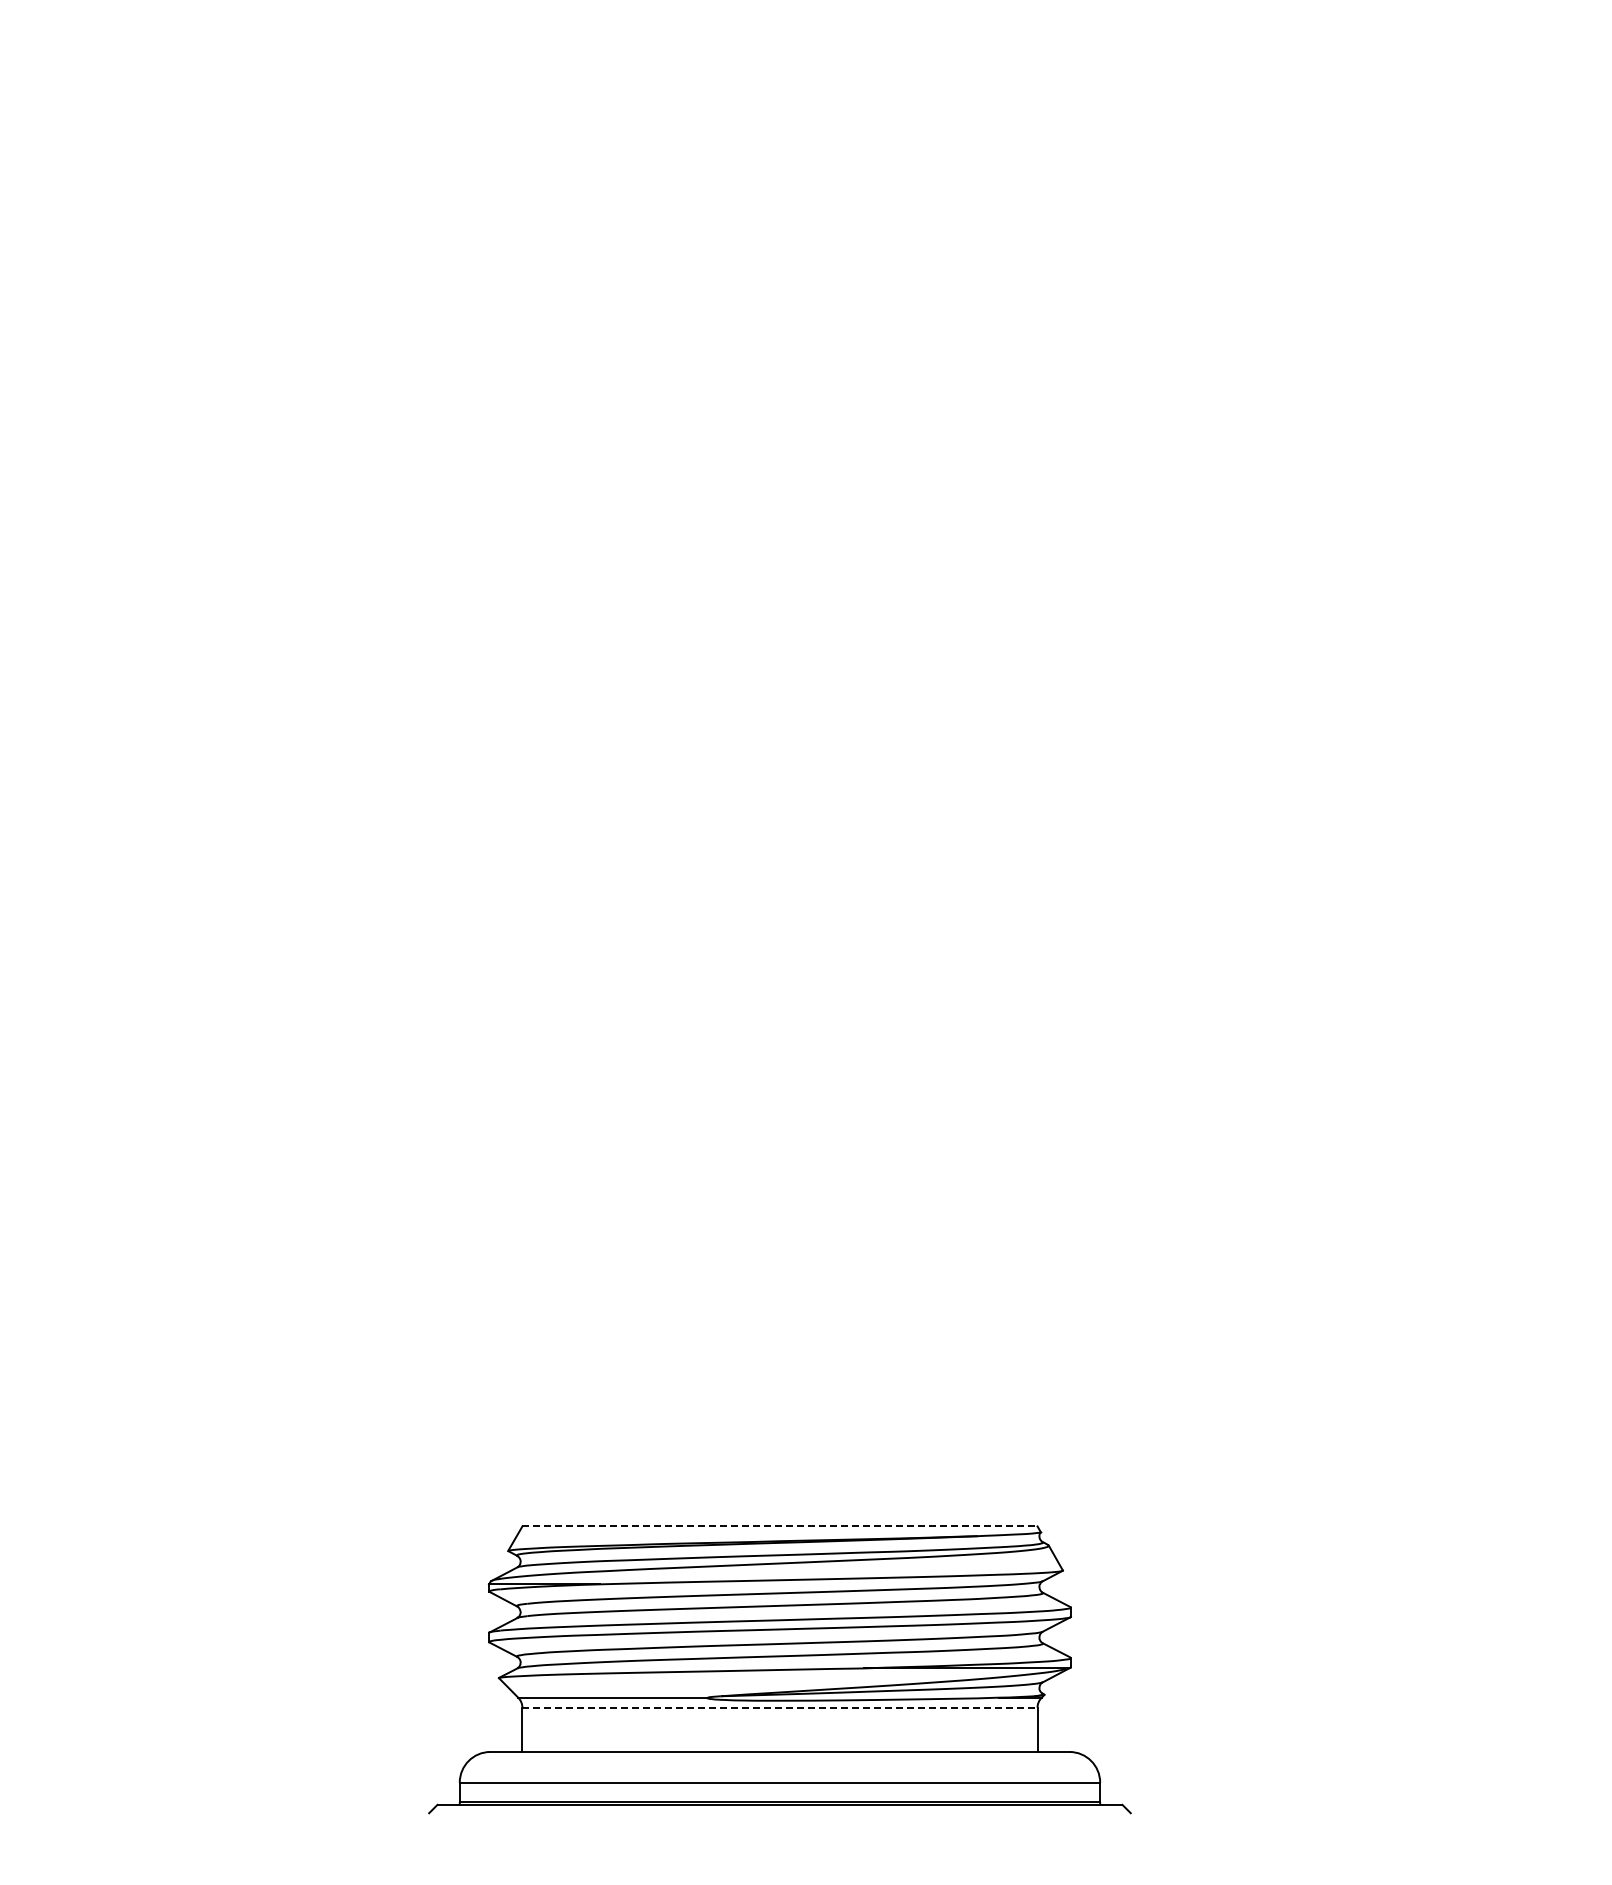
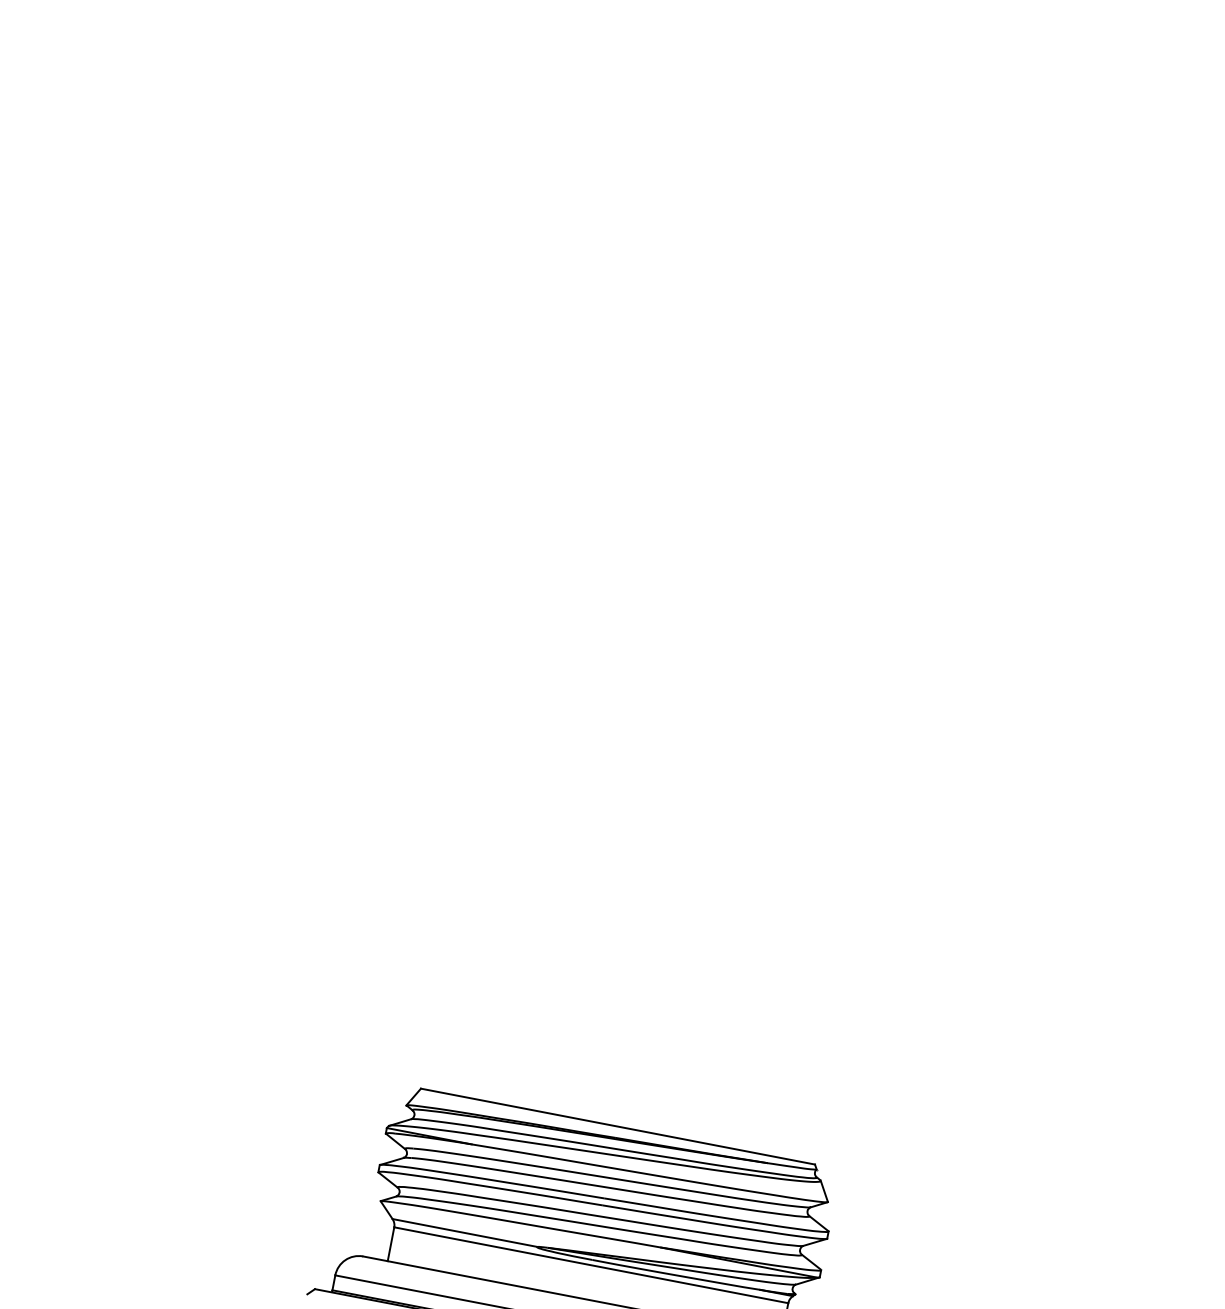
line: (779, 1526) -> (617, 1126), dashed -> solid
line: (779, 1707) -> (590, 1265), dashed -> solid

